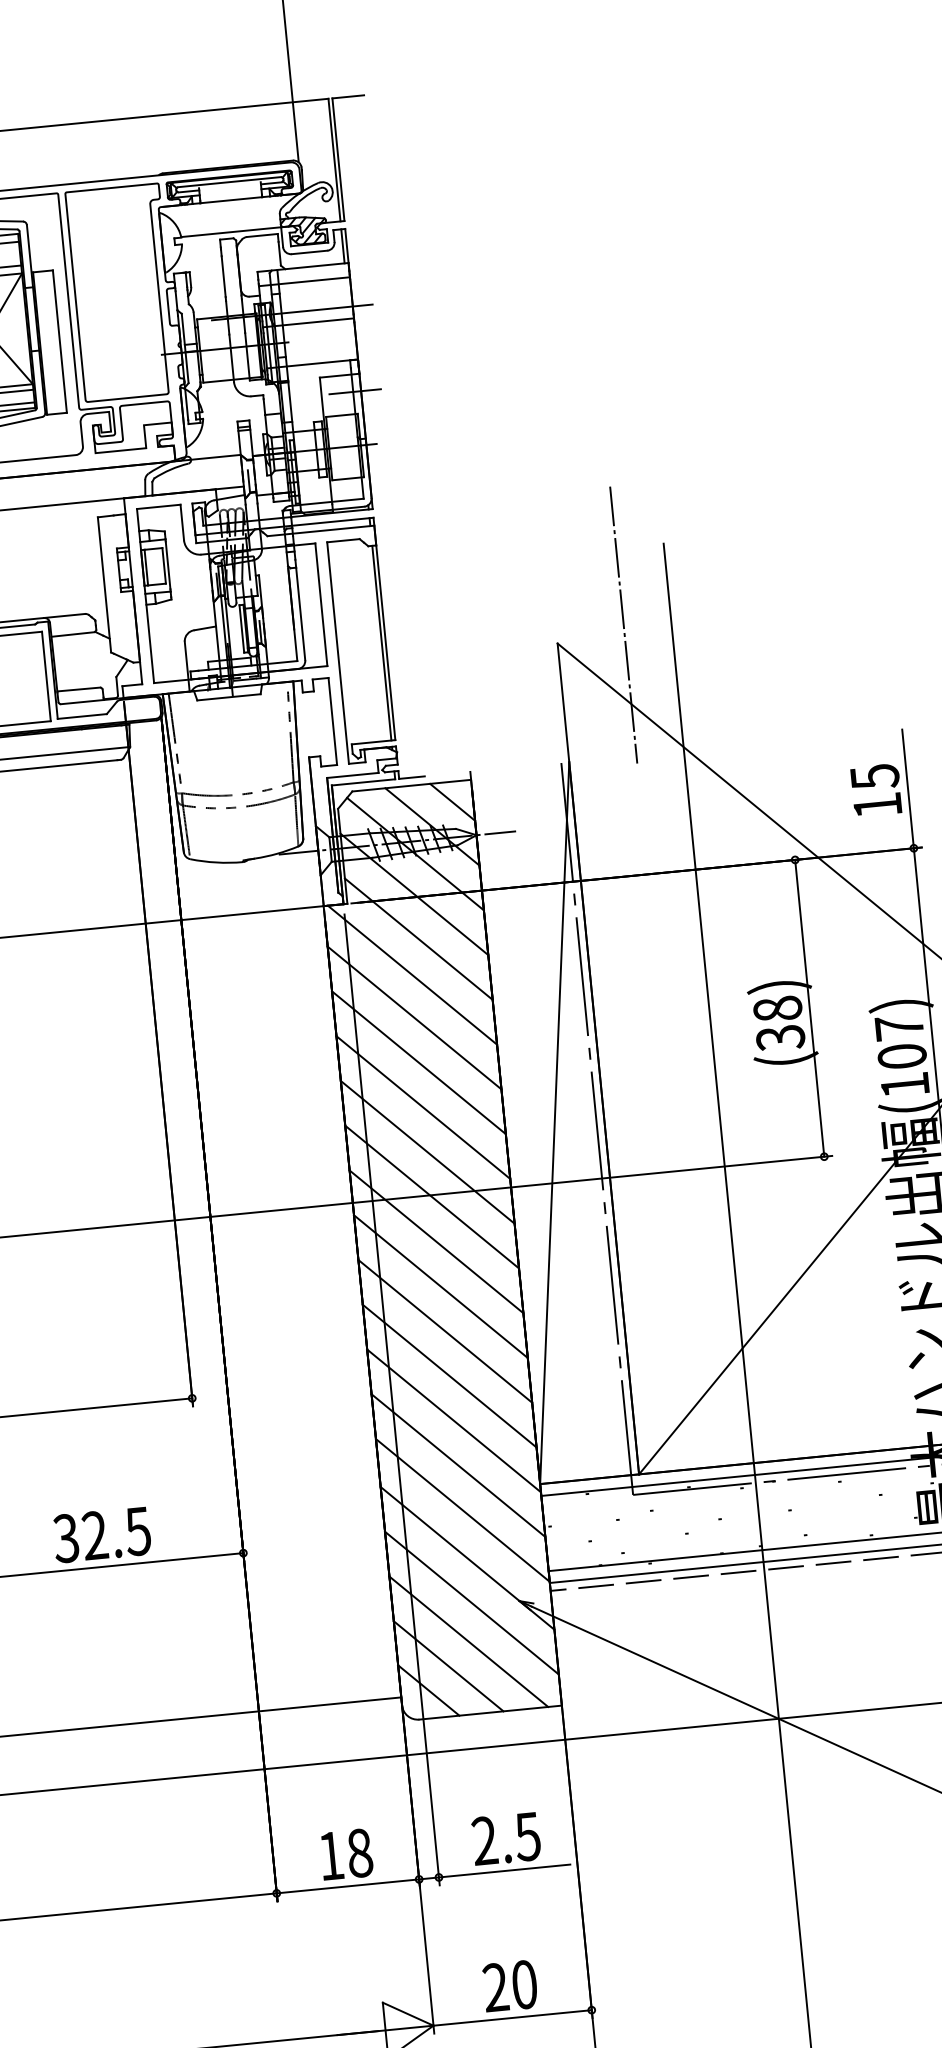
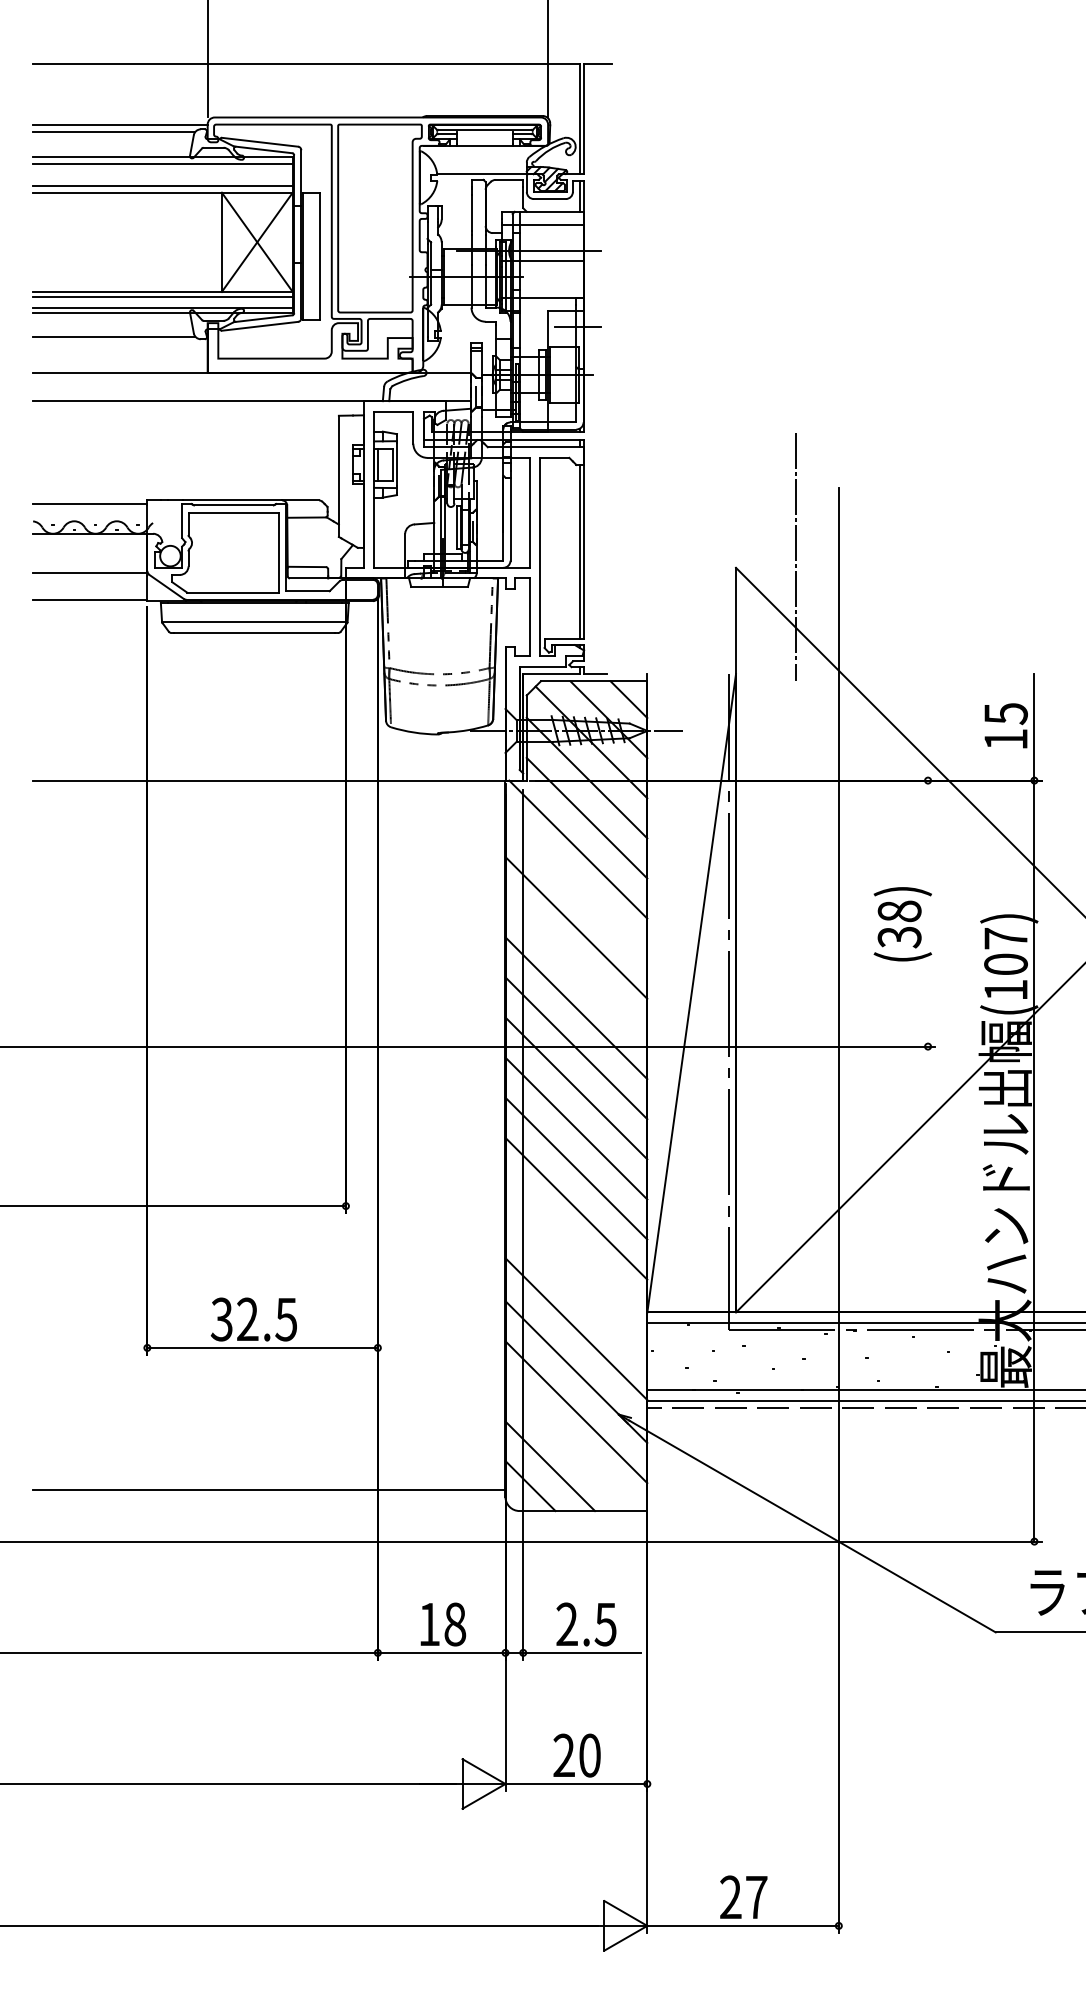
line: (810, 1008) -> (928, 913), removed
line: (414, 1017) -> (576, 887), removed
line: (423, 1106) -> (576, 967), removed
line: (454, 1420) -> (576, 1248), removed
line: (458, 1465) -> (576, 1288), removed
line: (469, 1642) -> (570, 1446), removed

